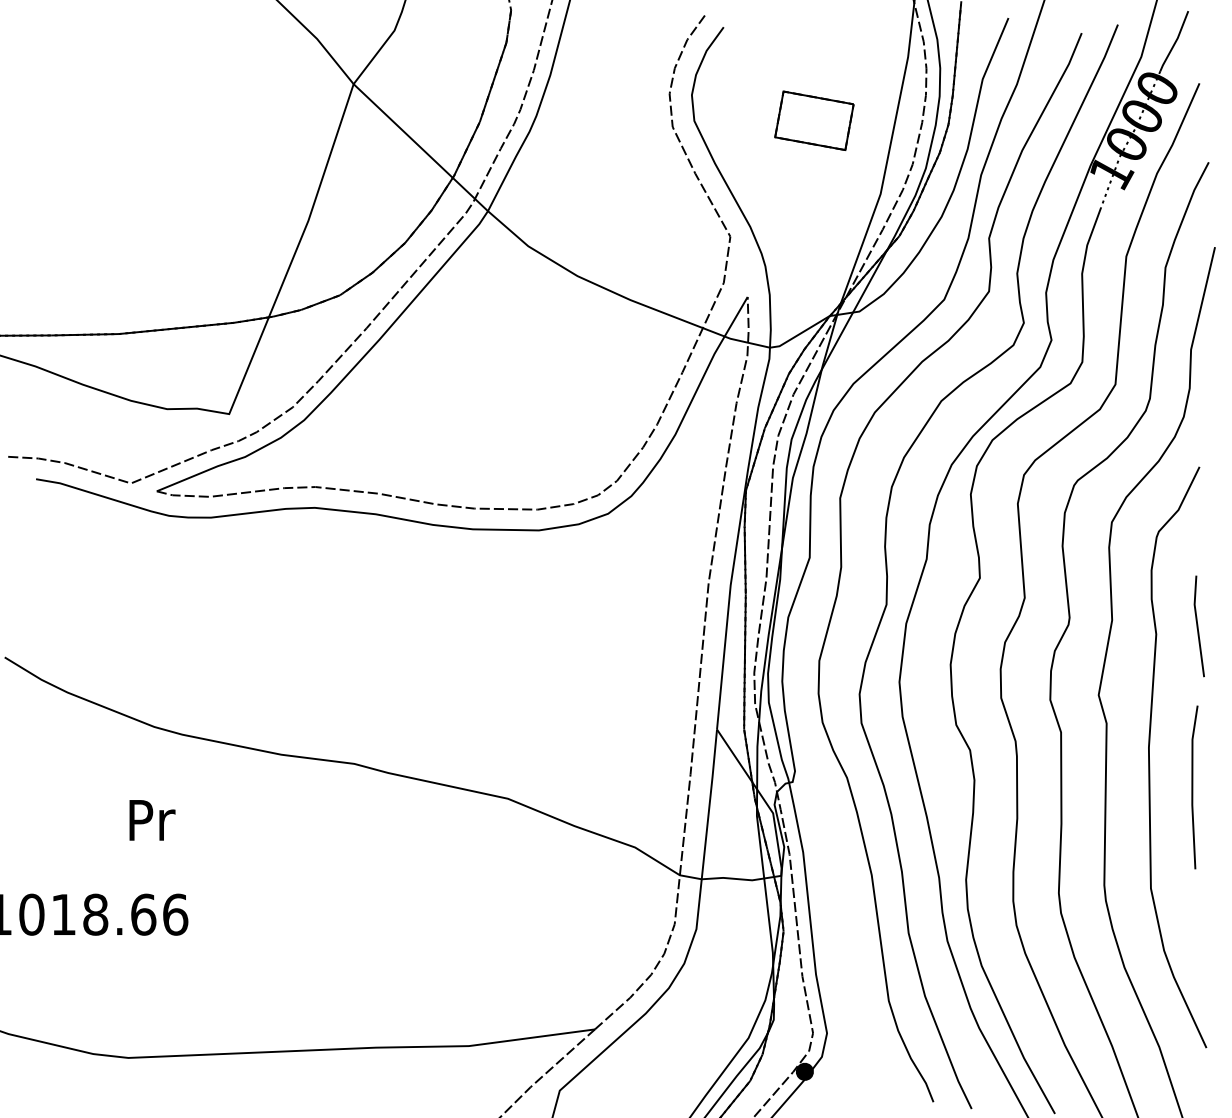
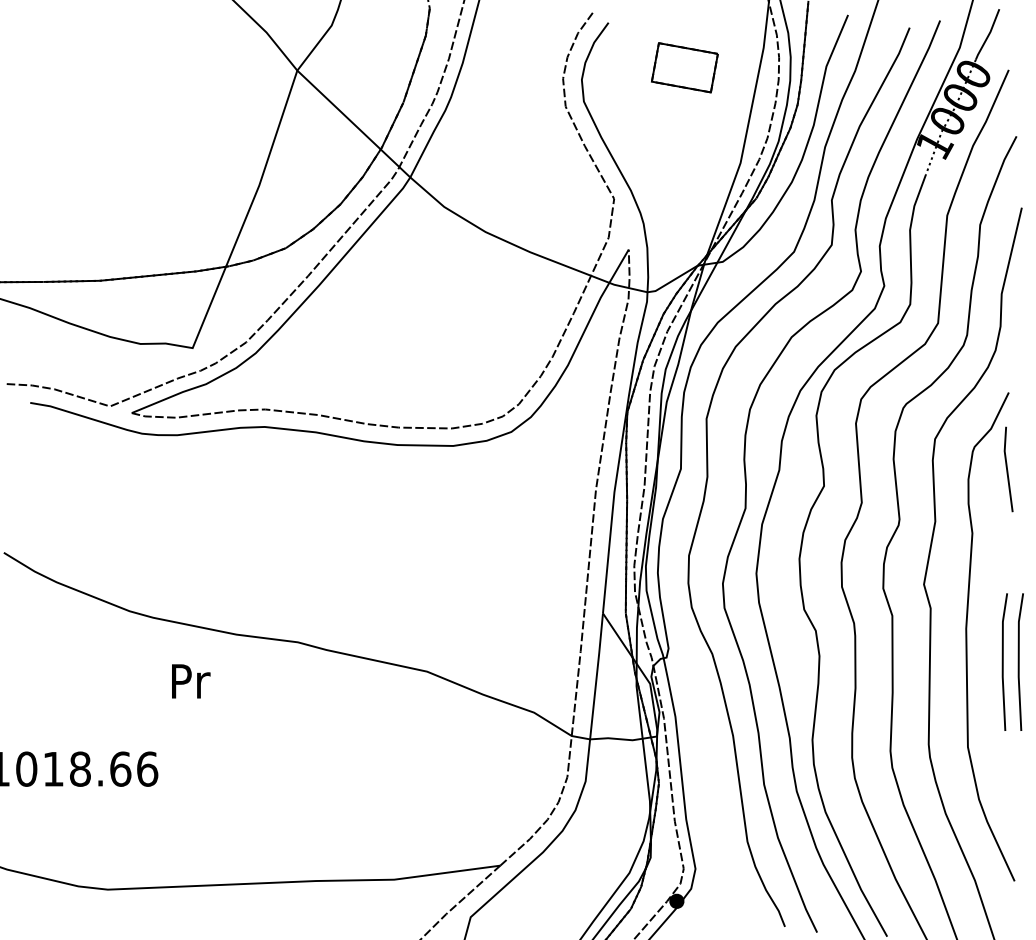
part: (814, 120) -> (684, 67), moved
line: (1198, 626) -> (1007, 469), moved
line: (1212, 787) -> (1019, 662), added
text: (152, 820) -> (191, 681), moved

